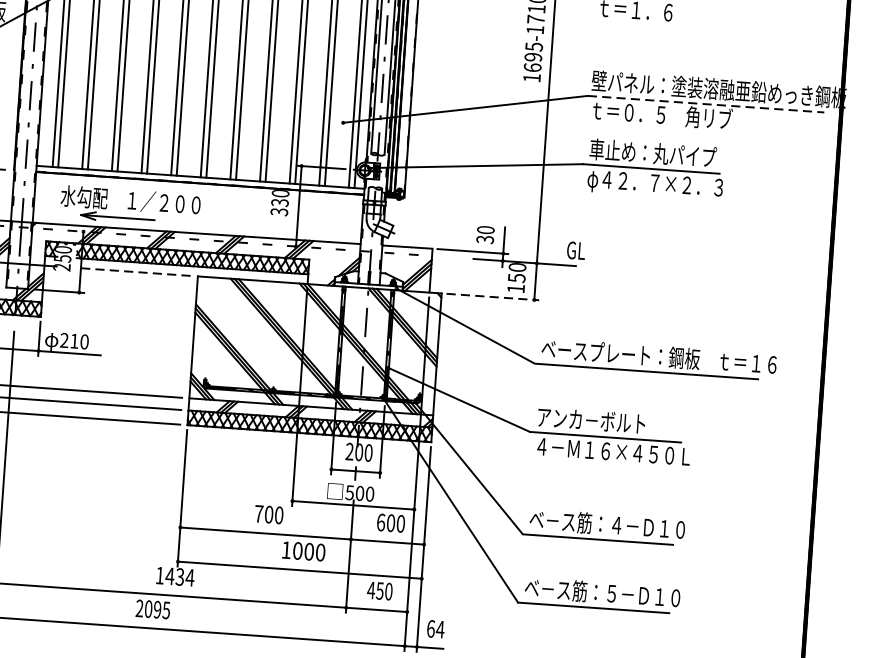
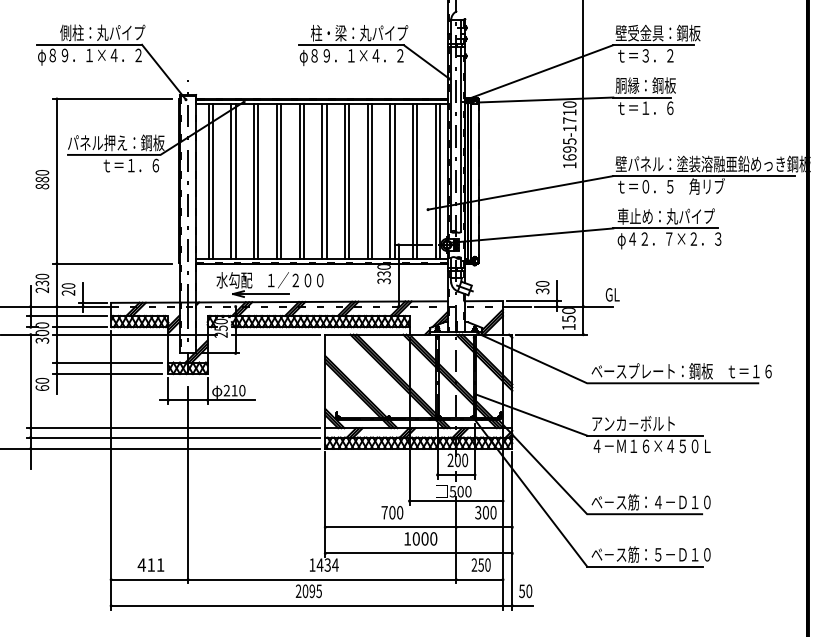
line: (706, 104) -> (704, 176), dashed -> solid
line: (450, 257) -> (517, 306), added
line: (132, 271) -> (275, 334), dashed -> solid
line: (492, 296) -> (551, 334), dashed -> solid
text: (381, 522) -> (478, 512), 600 -> 300
text: (371, 589) -> (474, 564), 450 -> 250
text: (435, 629) -> (525, 591), 64 -> 50

